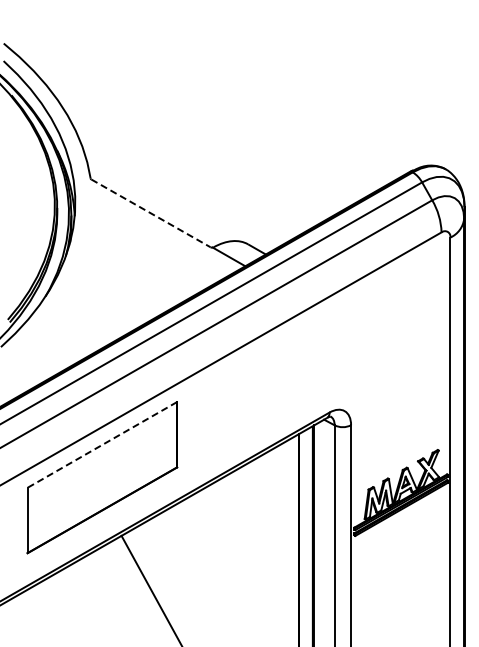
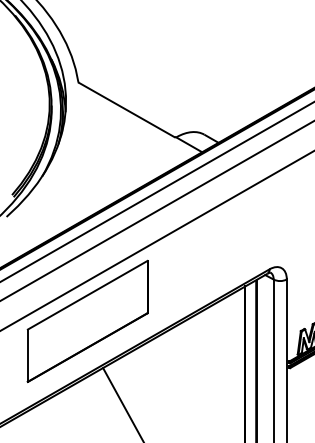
line: (150, 213) -> (126, 110), dashed -> solid
line: (101, 445) -> (87, 295), dashed -> solid

